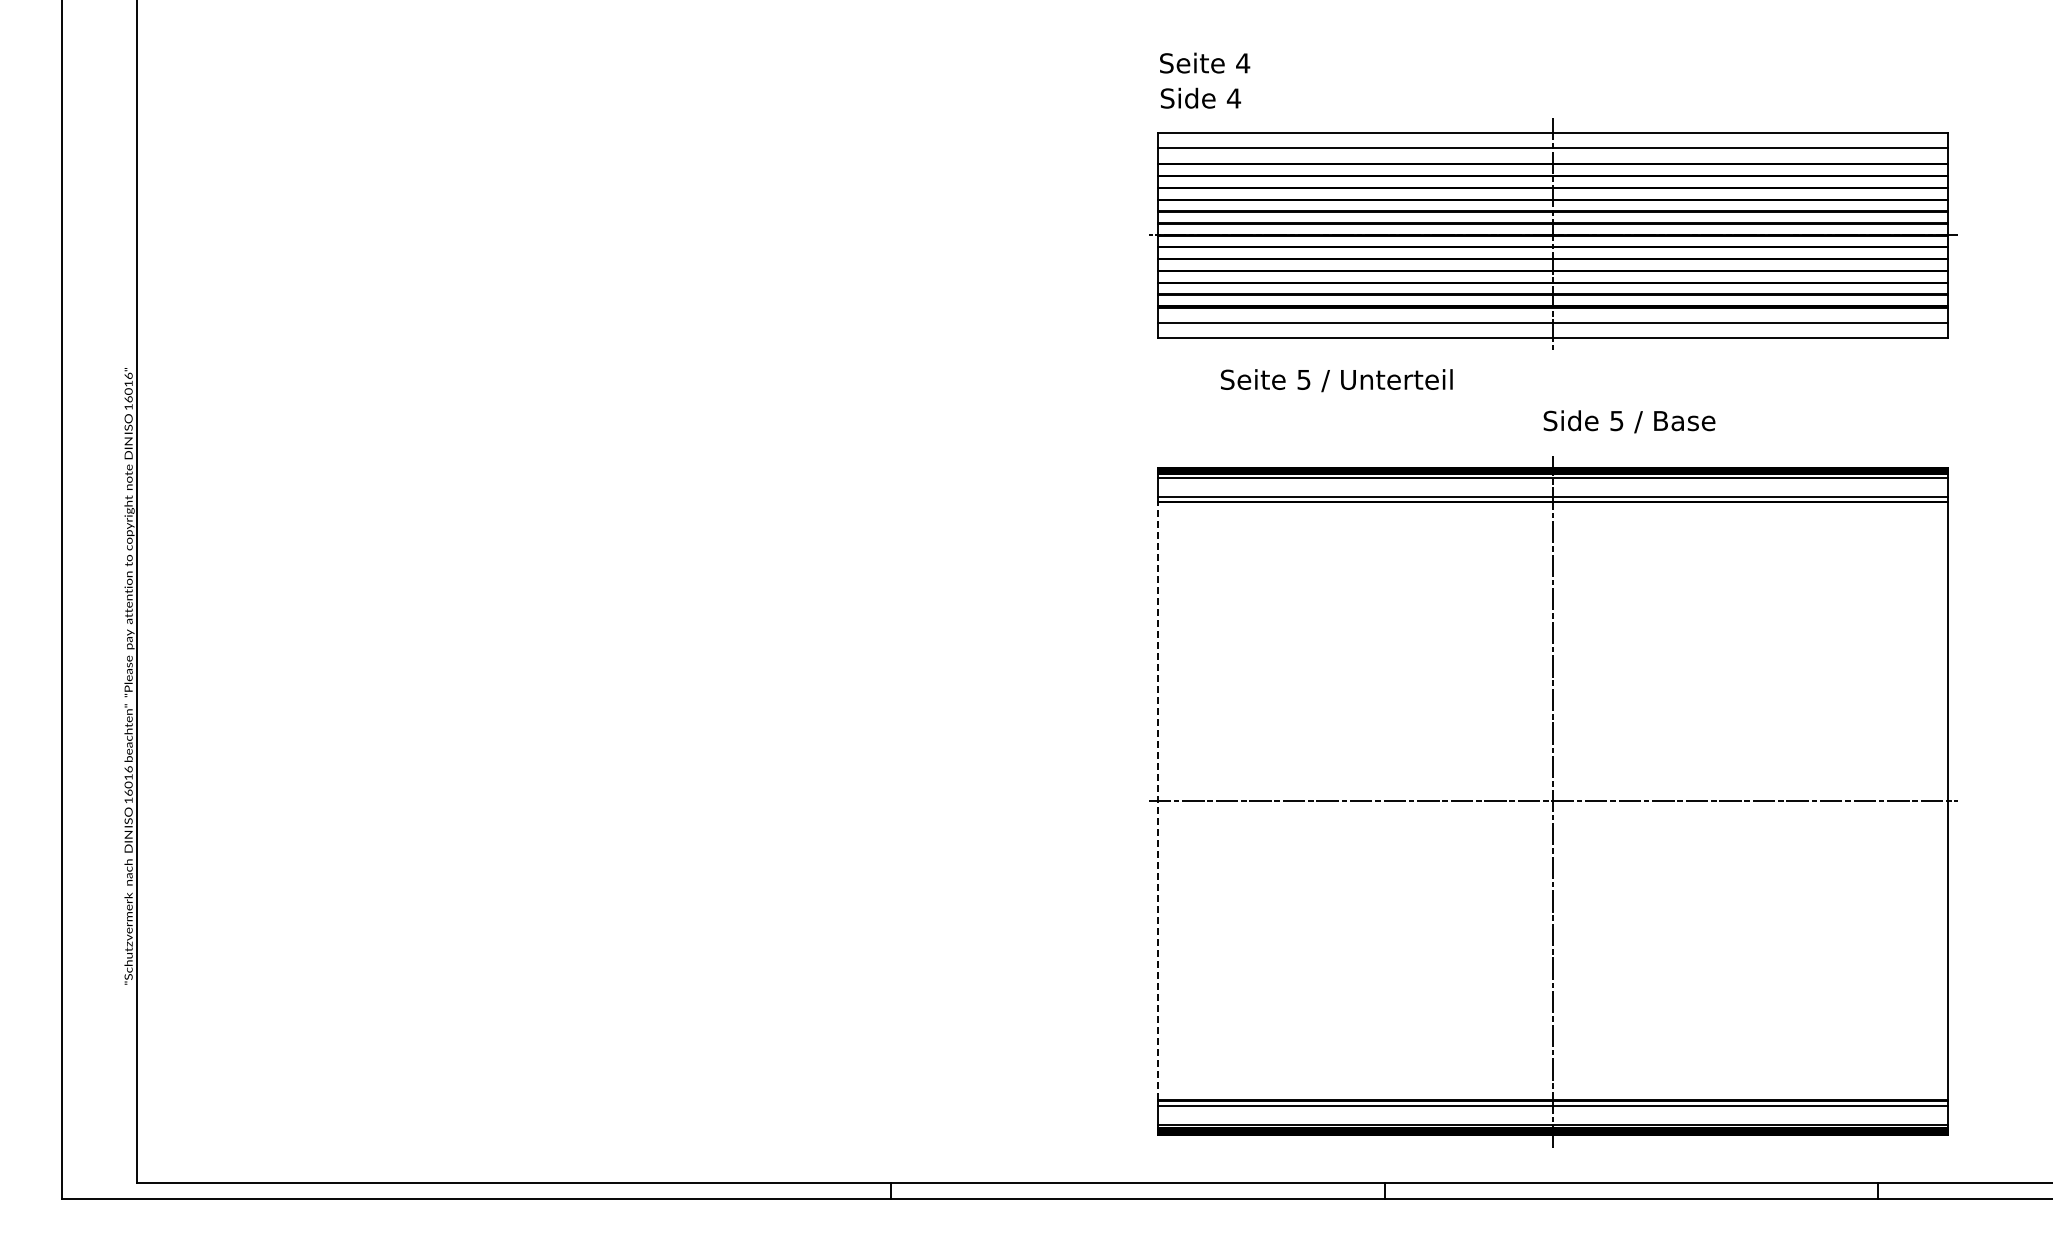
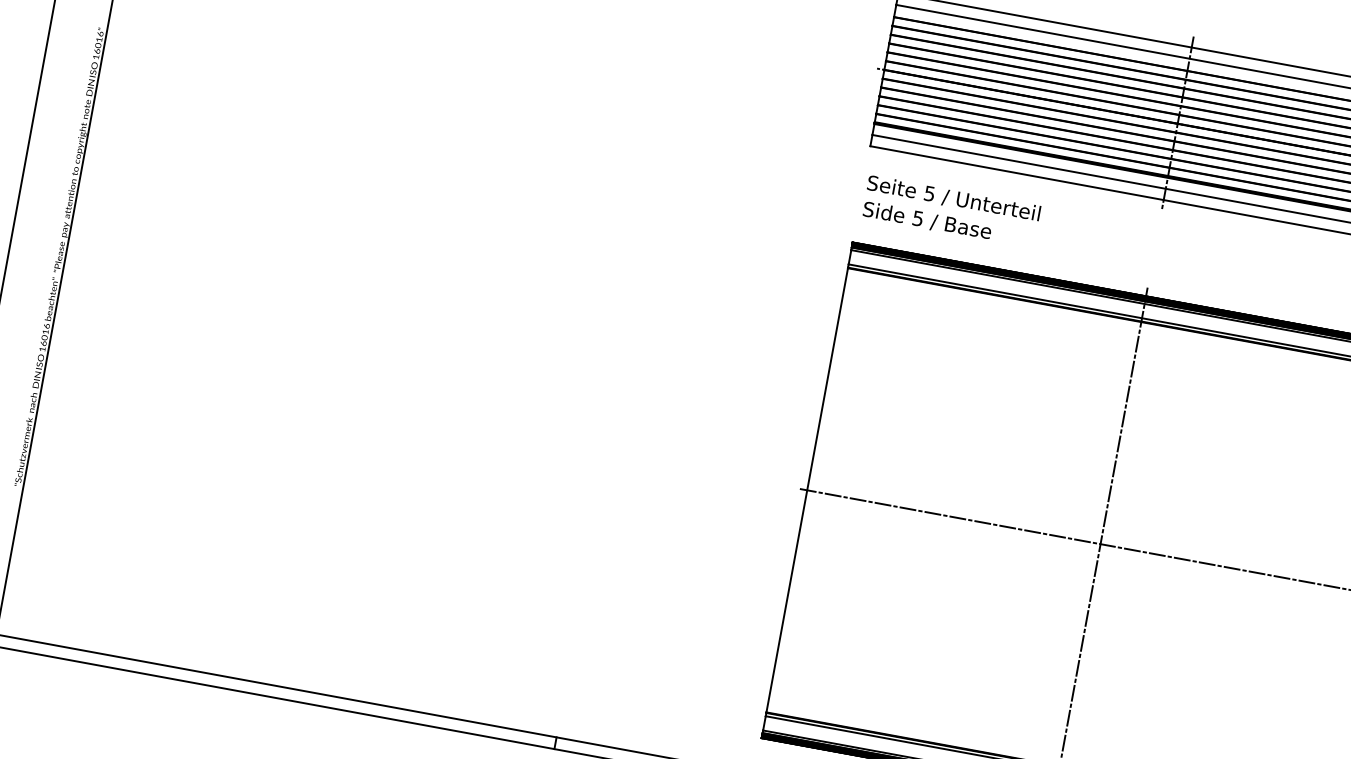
text: (1336, 380) -> (953, 198), moved
text: (1629, 421) -> (927, 220), moved
line: (1158, 801) -> (807, 490), dashed -> solid

